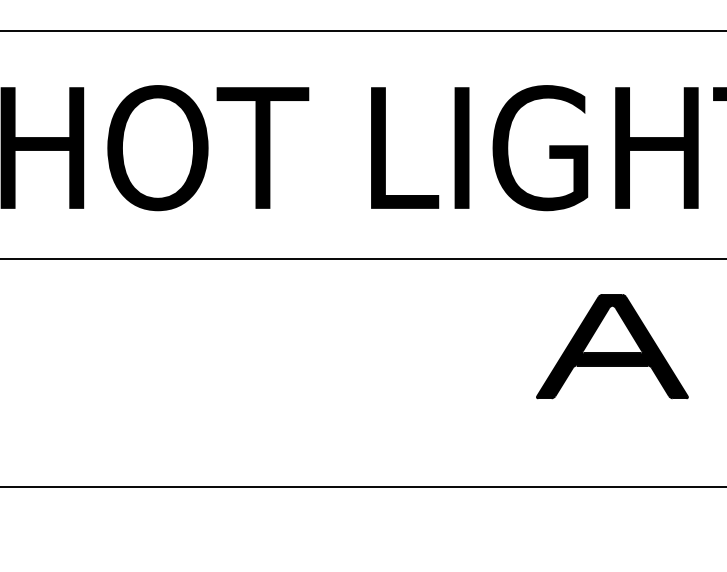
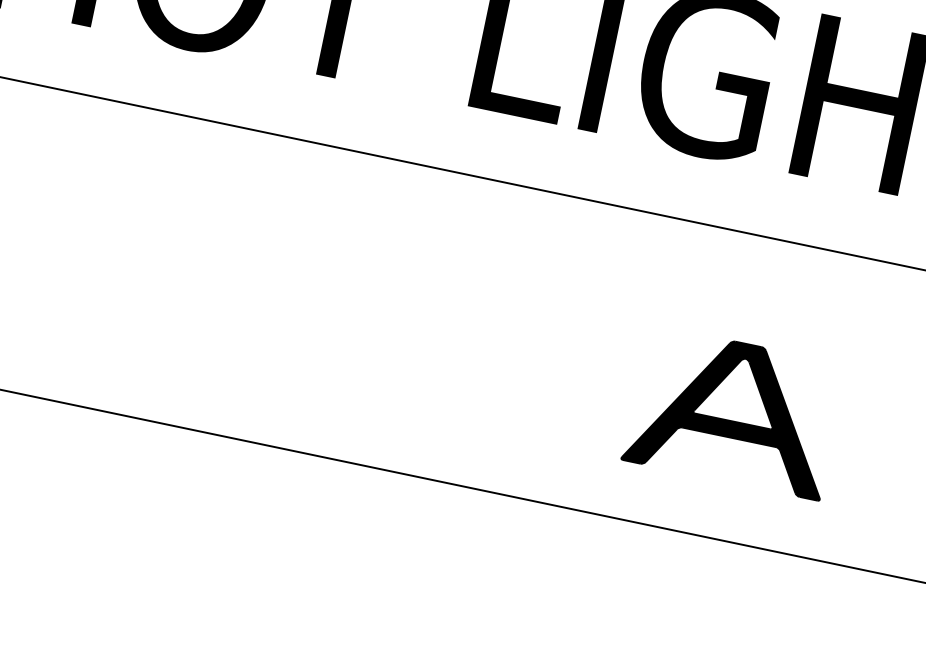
part: (612, 346) -> (734, 412), moved

